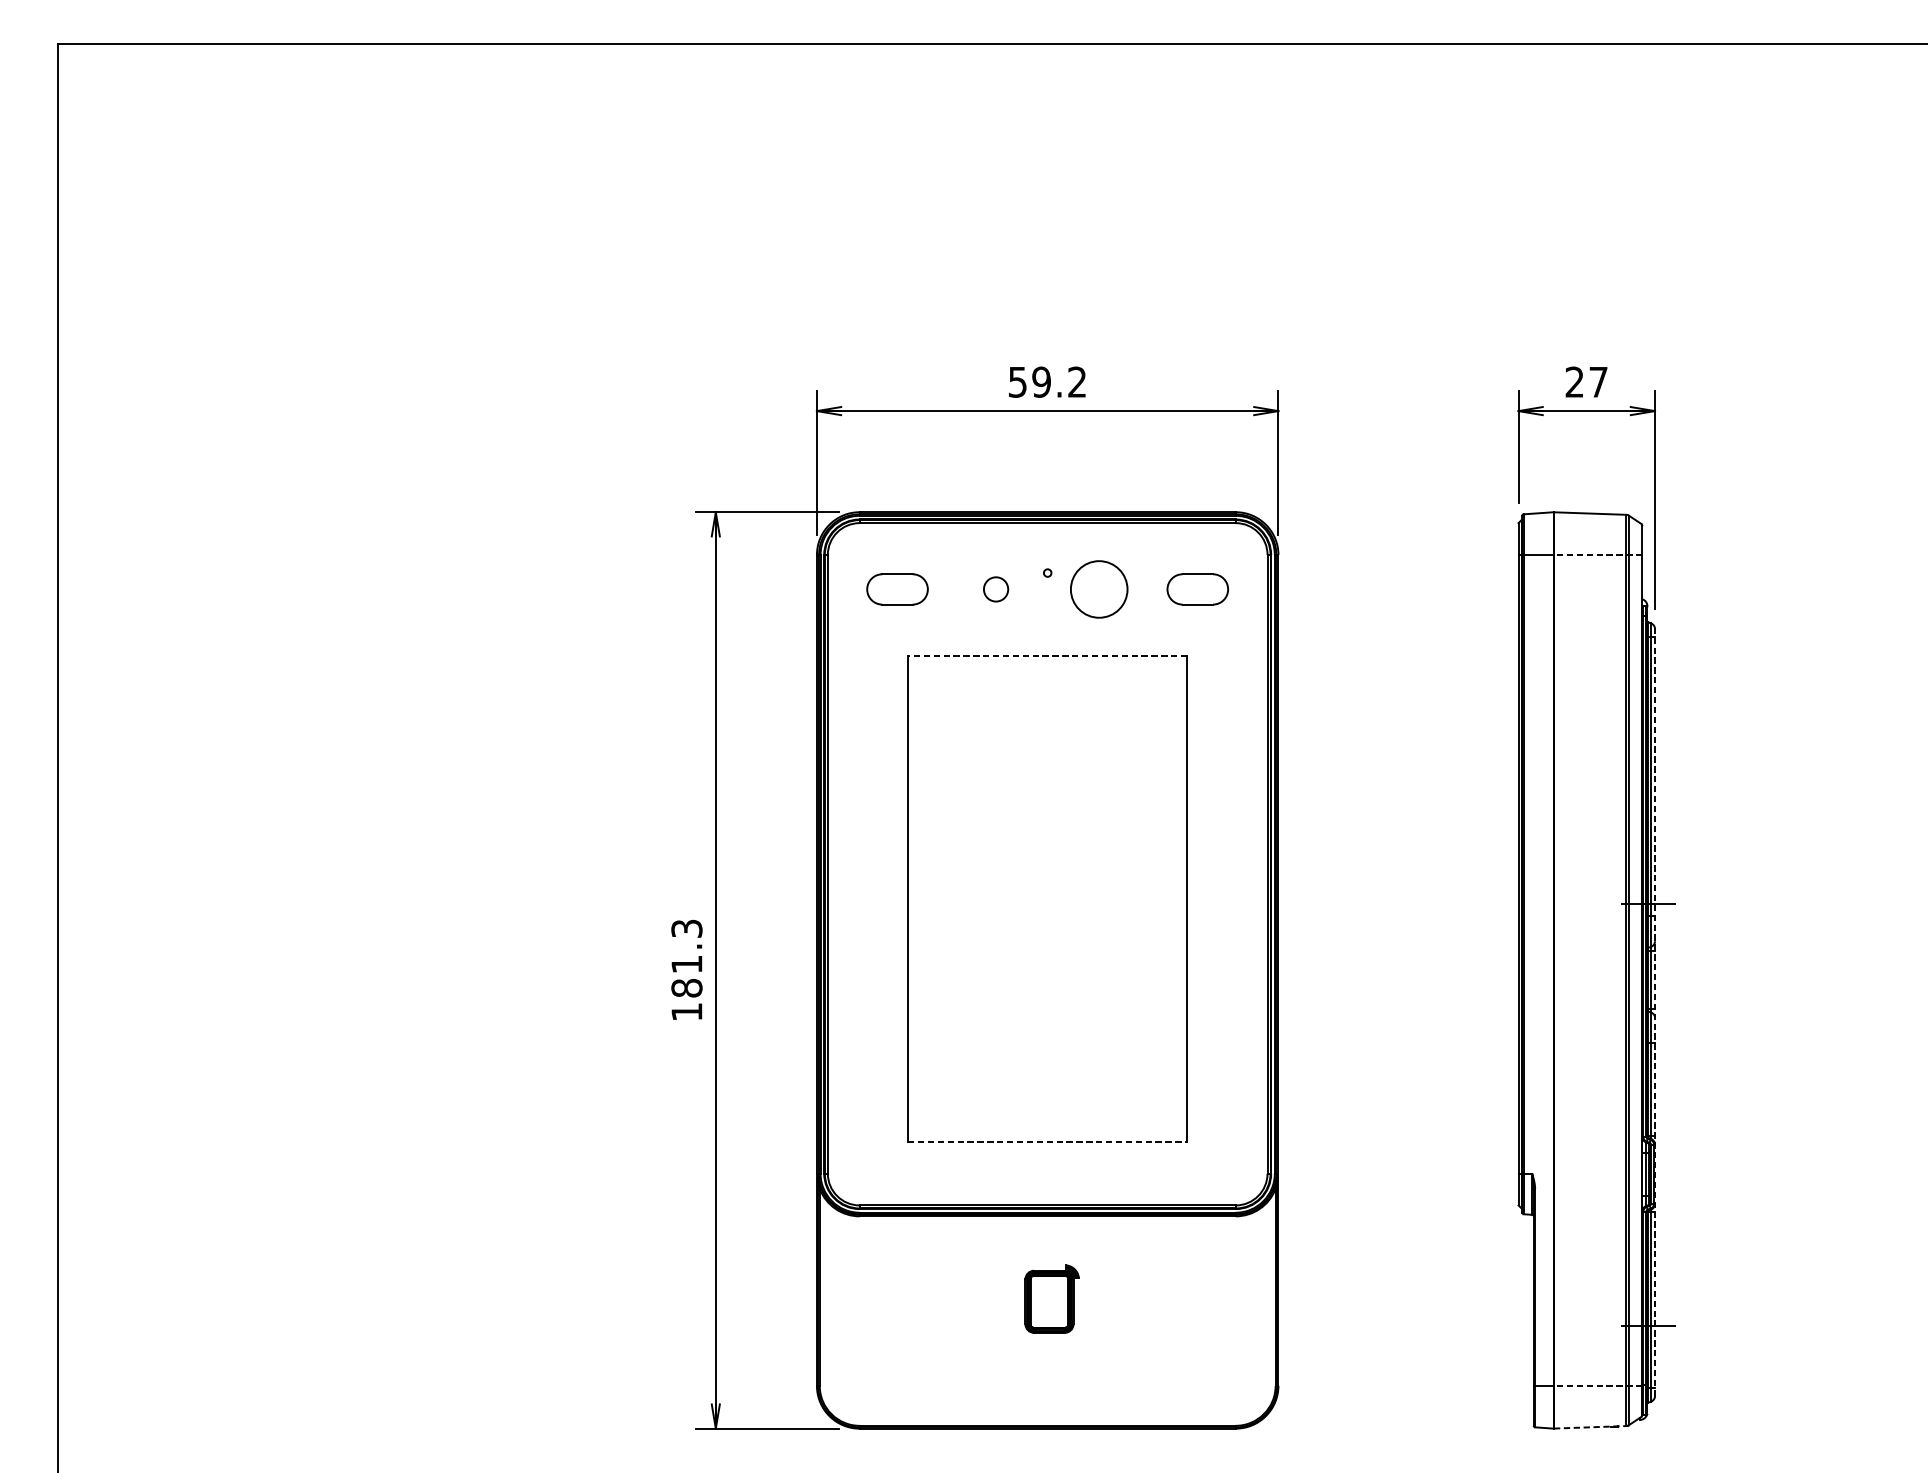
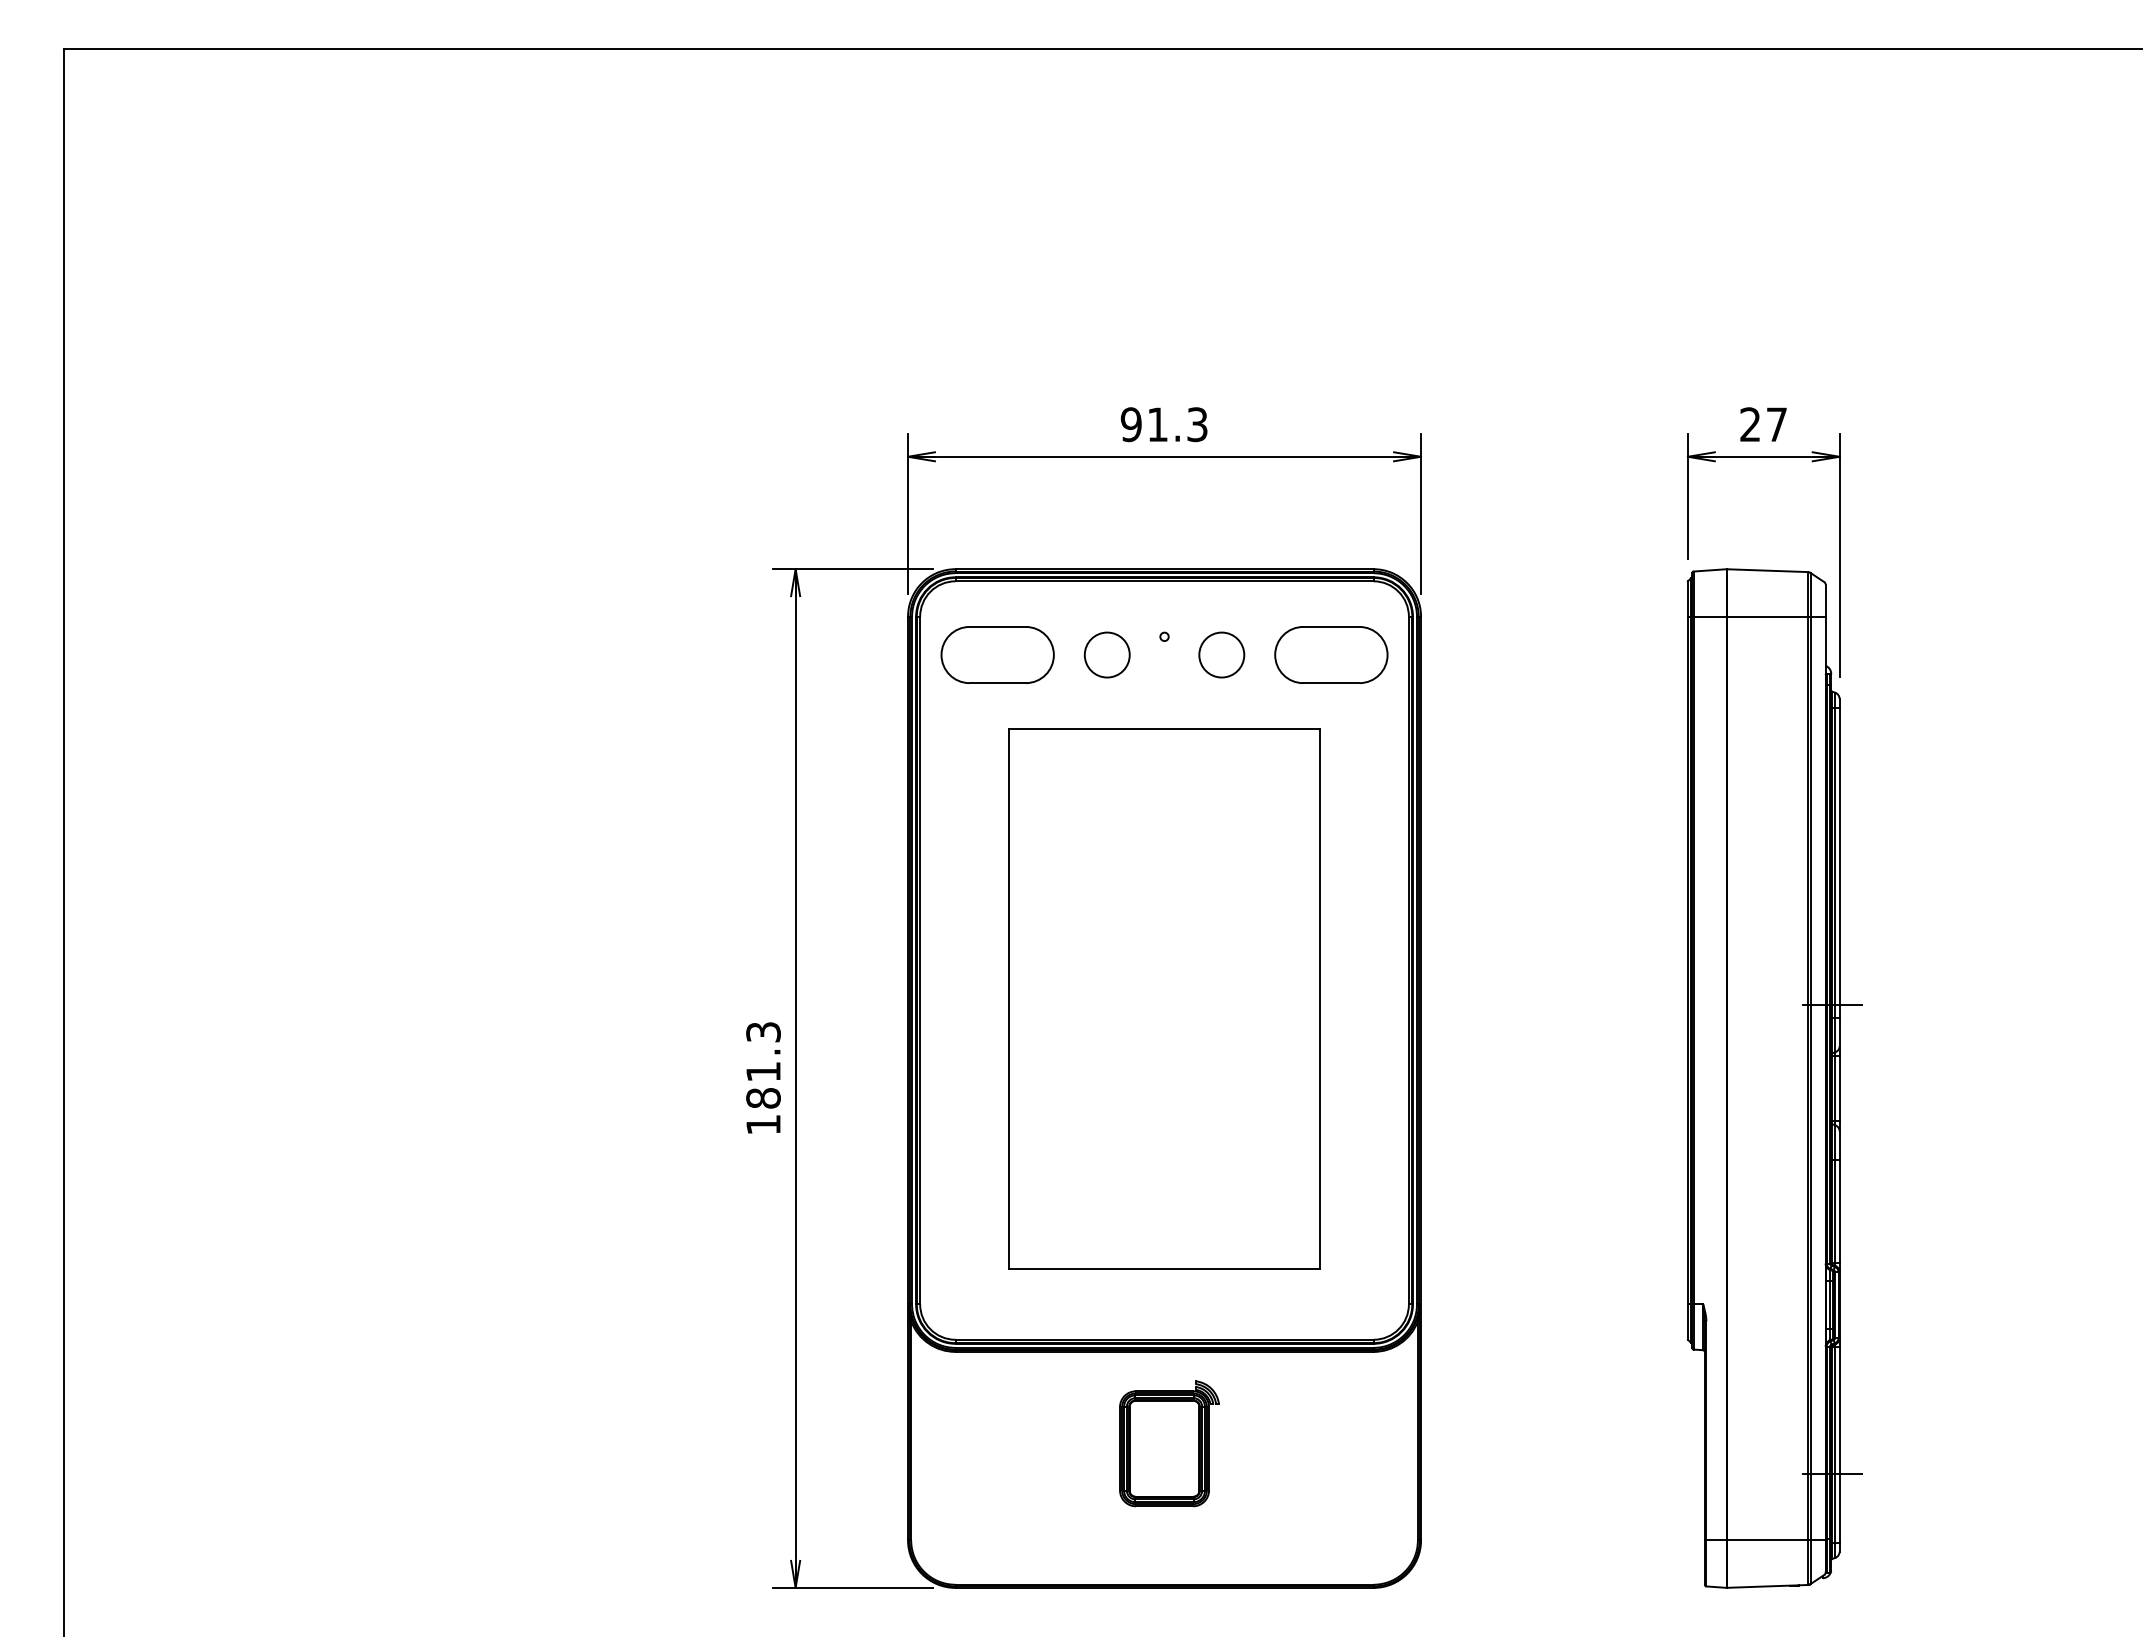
text: (1046, 382) -> (1163, 424), 59.2 -> 91.3
line: (1597, 554) -> (1775, 616), dashed -> solid
part: (897, 588) -> (997, 654), size x1.67
circle: (995, 588) -> (1106, 654), size x1.67
circle: (1098, 588) -> (1221, 654), size x0.71
part: (1197, 588) -> (1331, 654), size x1.67
line: (1047, 656) -> (1164, 729), dashed -> solid
line: (1654, 1011) -> (1839, 1124), dashed -> solid
line: (1048, 1141) -> (1165, 1268), dashed -> solid
part: (1052, 1298) -> (1169, 1443), size x1.67
line: (1597, 1386) -> (1775, 1540), dashed -> solid
line: (1591, 1427) -> (1768, 1586), dashed -> solid

